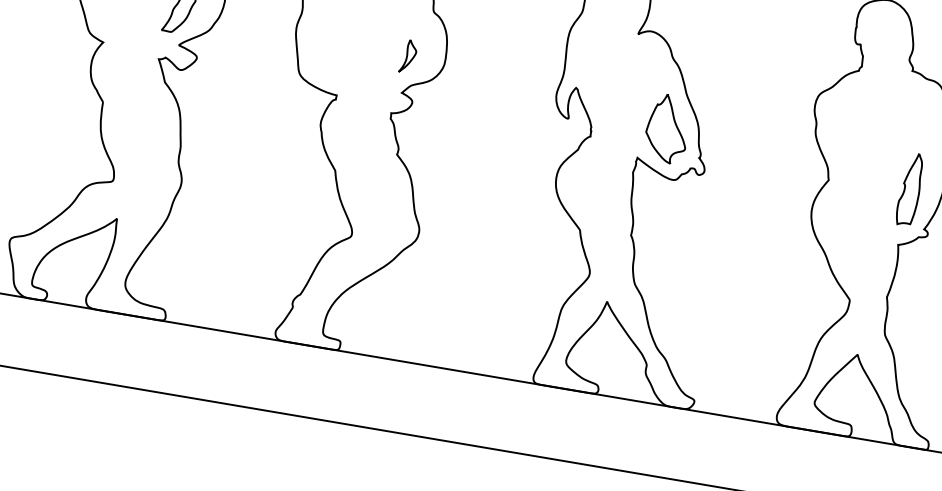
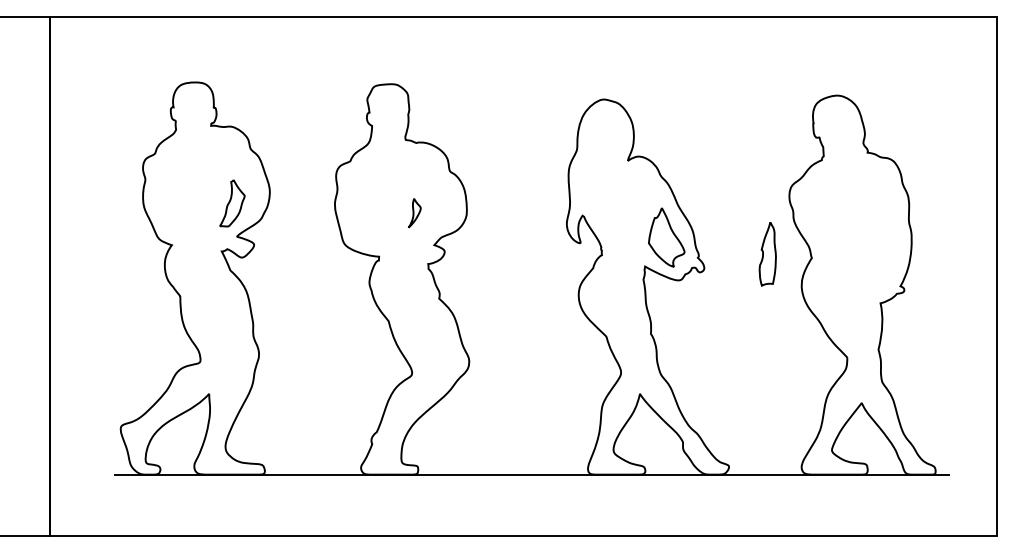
part: (408, 56) -> (414, 213), moved
part: (909, 189) -> (767, 254), moved

